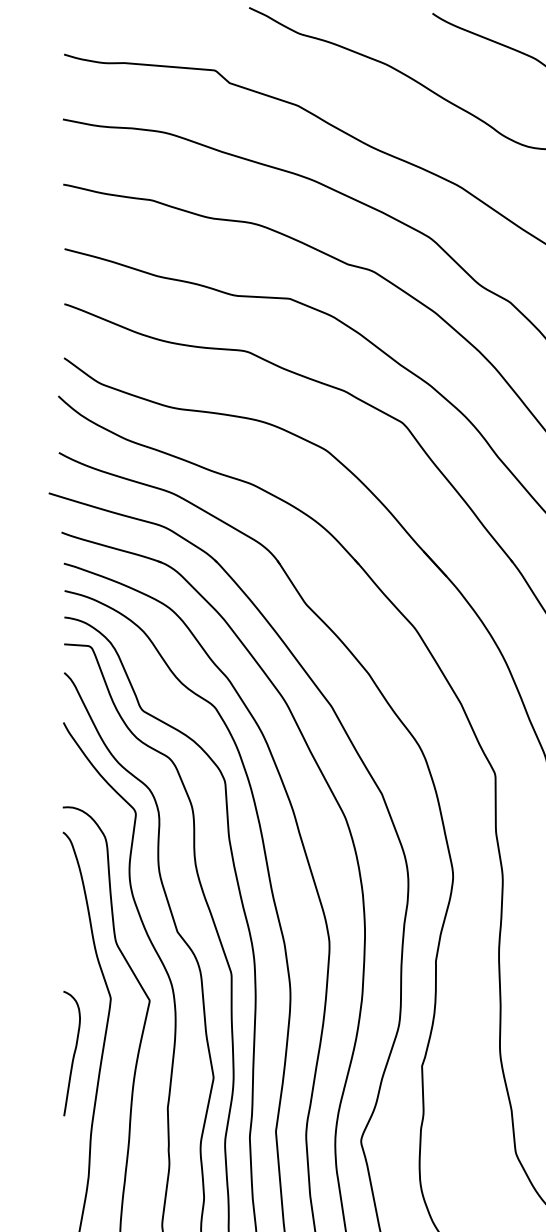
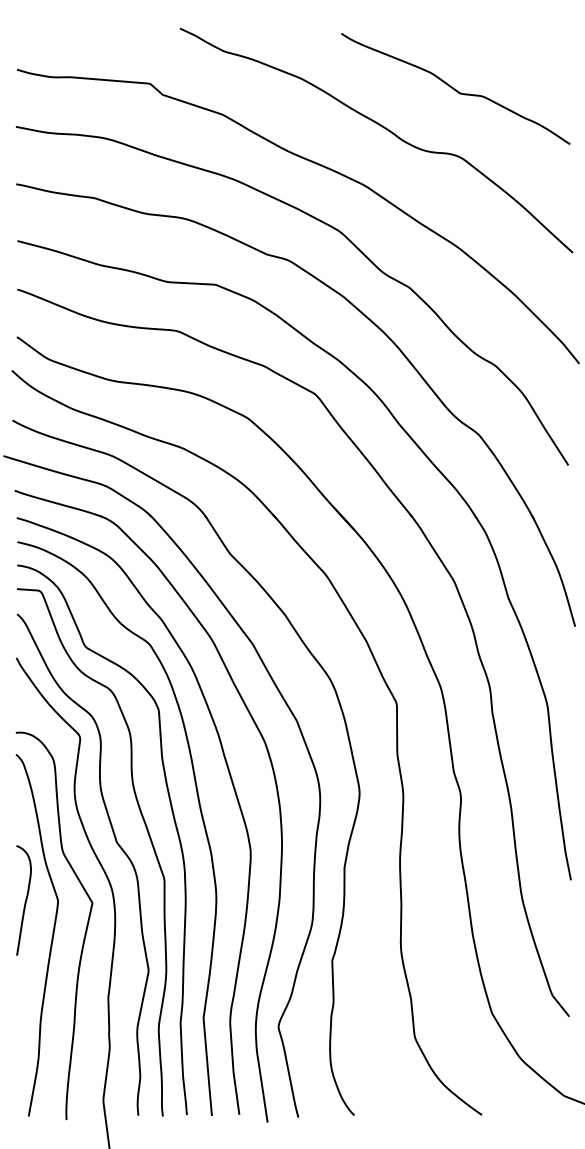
curve: (73, 1053) -> (25, 900), moved

